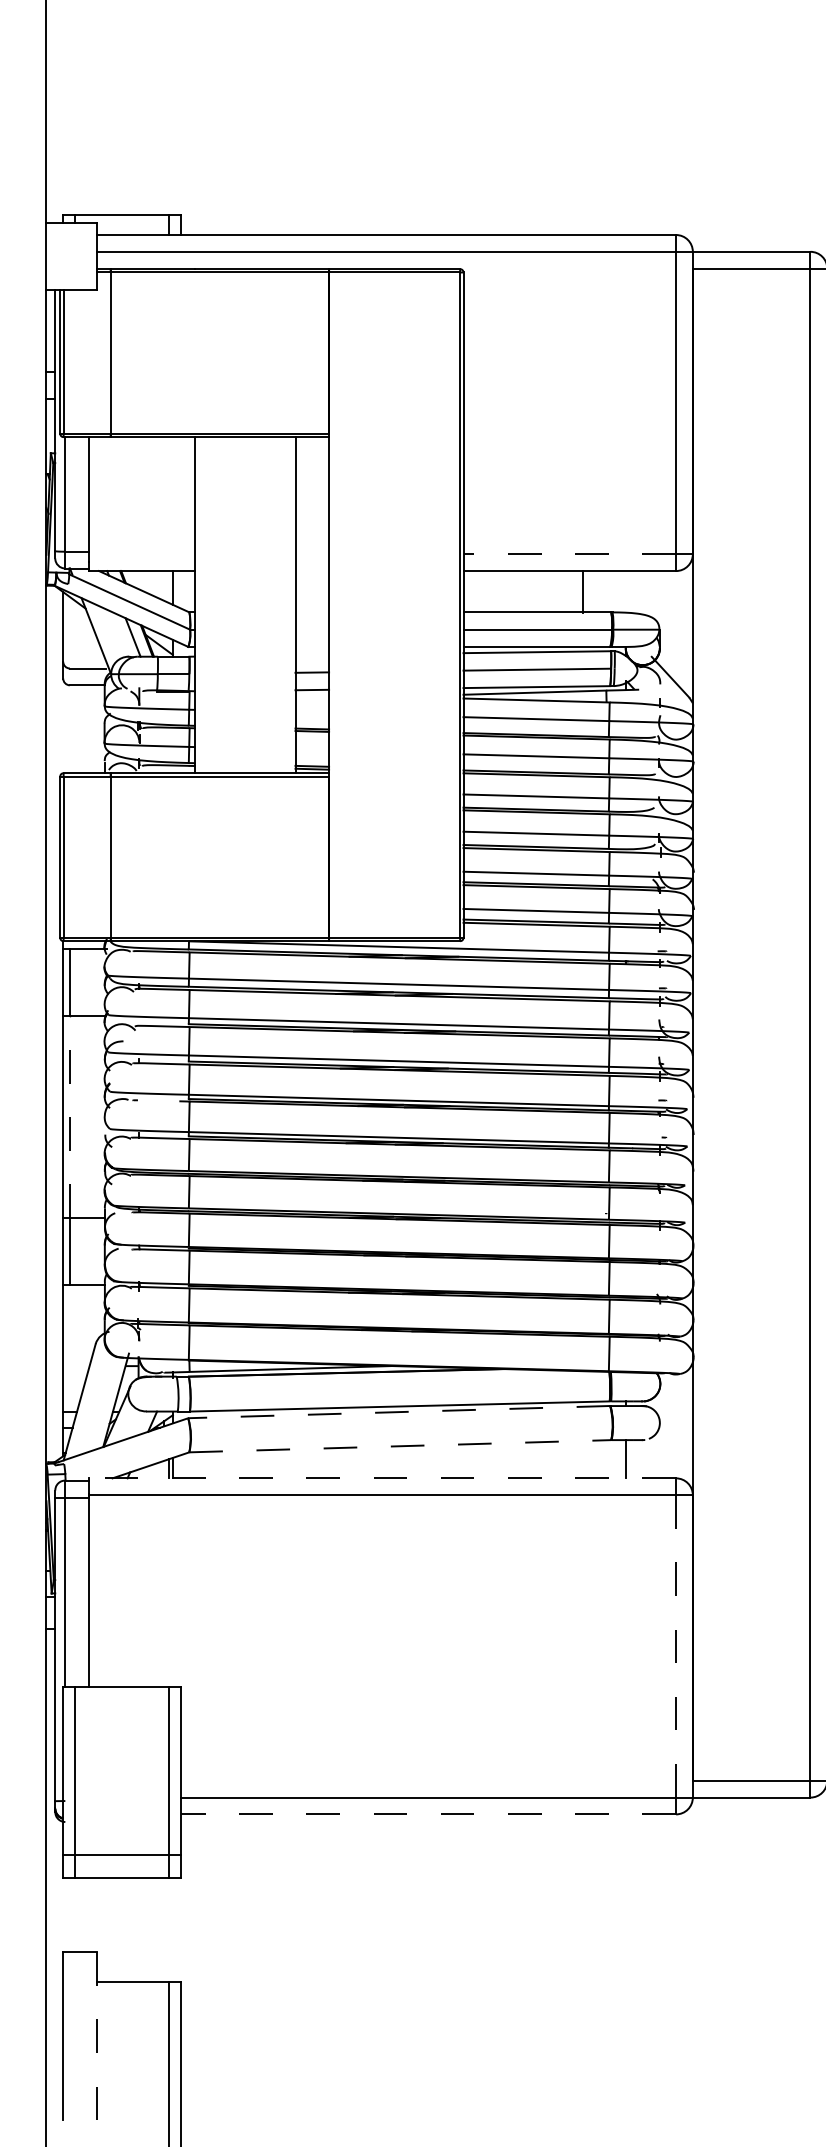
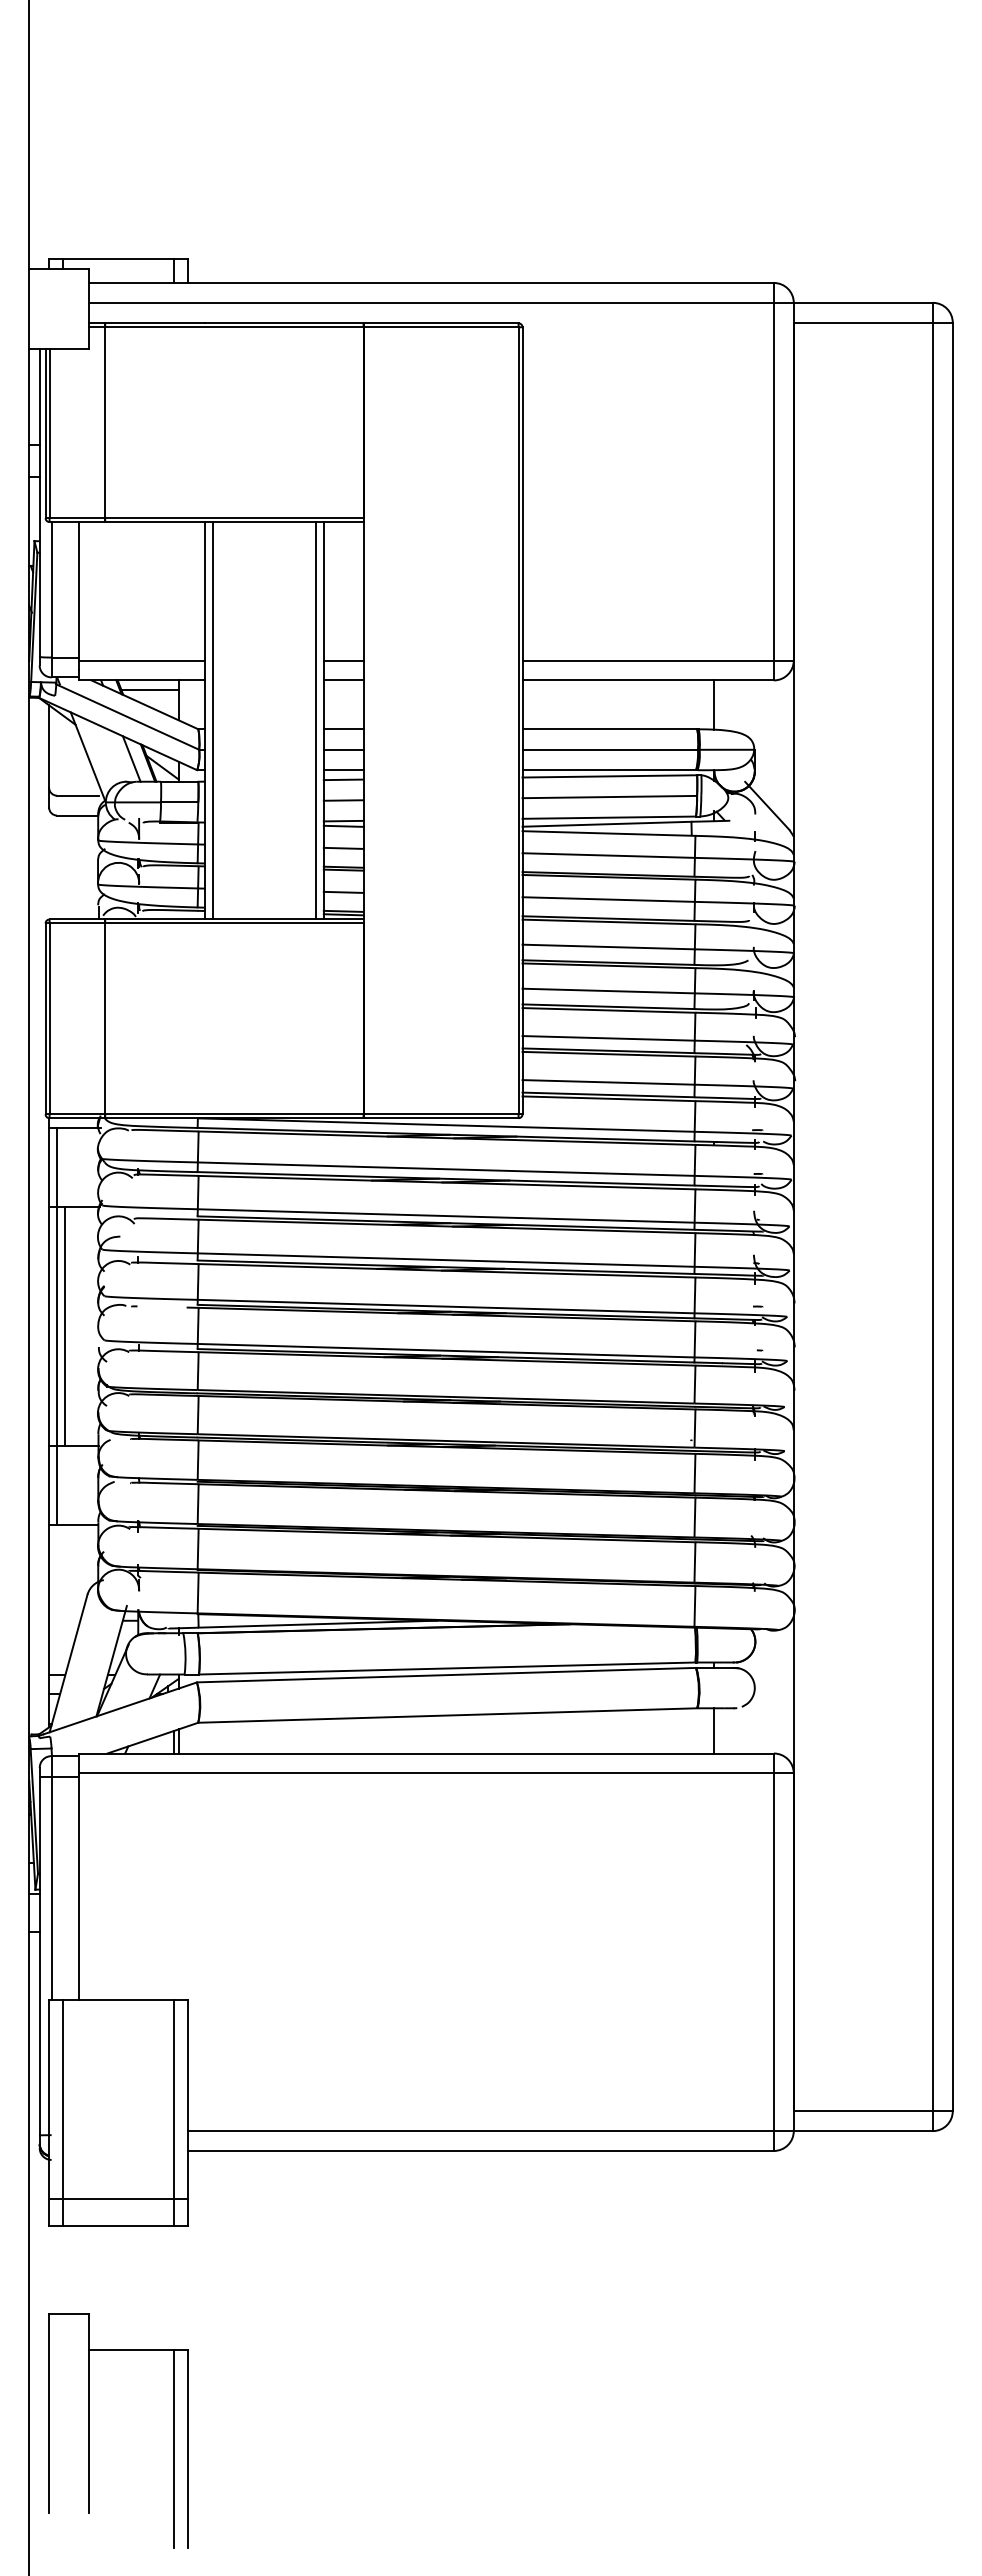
line: (141, 554) -> (141, 660), added
line: (312, 554) -> (343, 660), added
line: (570, 554) -> (648, 660), dashed -> solid
line: (312, 571) -> (343, 680), added
line: (148, 579) -> (149, 690), added
line: (583, 591) -> (714, 704), moved
line: (201, 604) -> (212, 720), added
line: (288, 604) -> (315, 720), added
line: (312, 612) -> (343, 729), added
line: (312, 629) -> (343, 749), added
line: (312, 647) -> (343, 770), added
line: (312, 654) -> (343, 779), added
line: (312, 693) -> (343, 825), added
line: (312, 712) -> (343, 847), added
line: (312, 749) -> (343, 891), added
line: (70, 1116) -> (57, 1325), dashed -> solid
line: (77, 1117) -> (65, 1326), added
line: (399, 1412) -> (446, 1675), dashed -> solid
line: (400, 1446) -> (447, 1715), dashed -> solid
line: (382, 1478) -> (426, 1753), dashed -> solid
line: (675, 1646) -> (773, 1952), dashed -> solid
line: (428, 1814) -> (481, 2150), dashed -> solid
line: (96, 2036) -> (88, 2413), dashed -> solid

